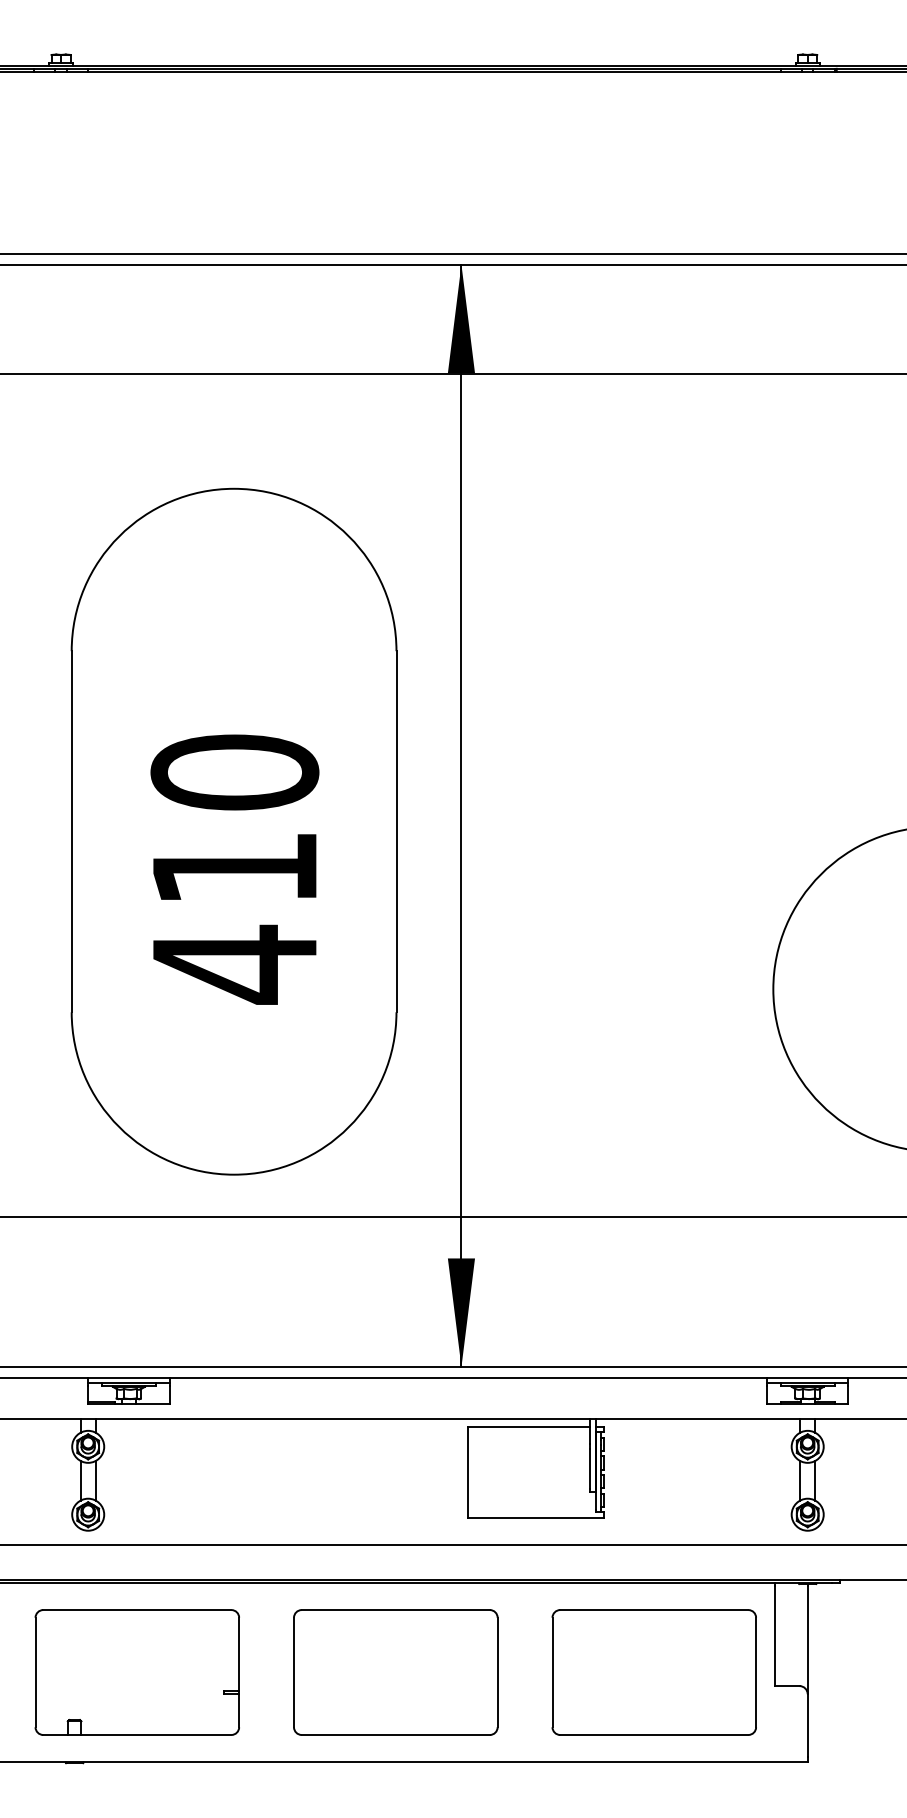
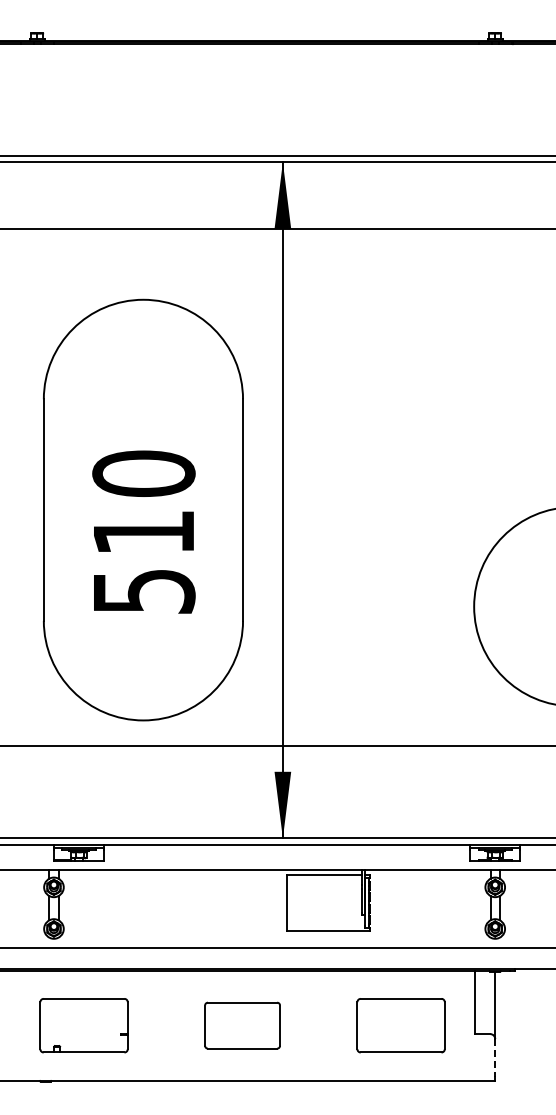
text: (235, 964) -> (144, 591), 410 -> 510
part: (136, 1672) -> (83, 1025), size x0.7
part: (395, 1672) -> (242, 1025), size x0.6
part: (653, 1672) -> (400, 1025), size x0.7
line: (808, 1725) -> (495, 1058), solid -> dashed

